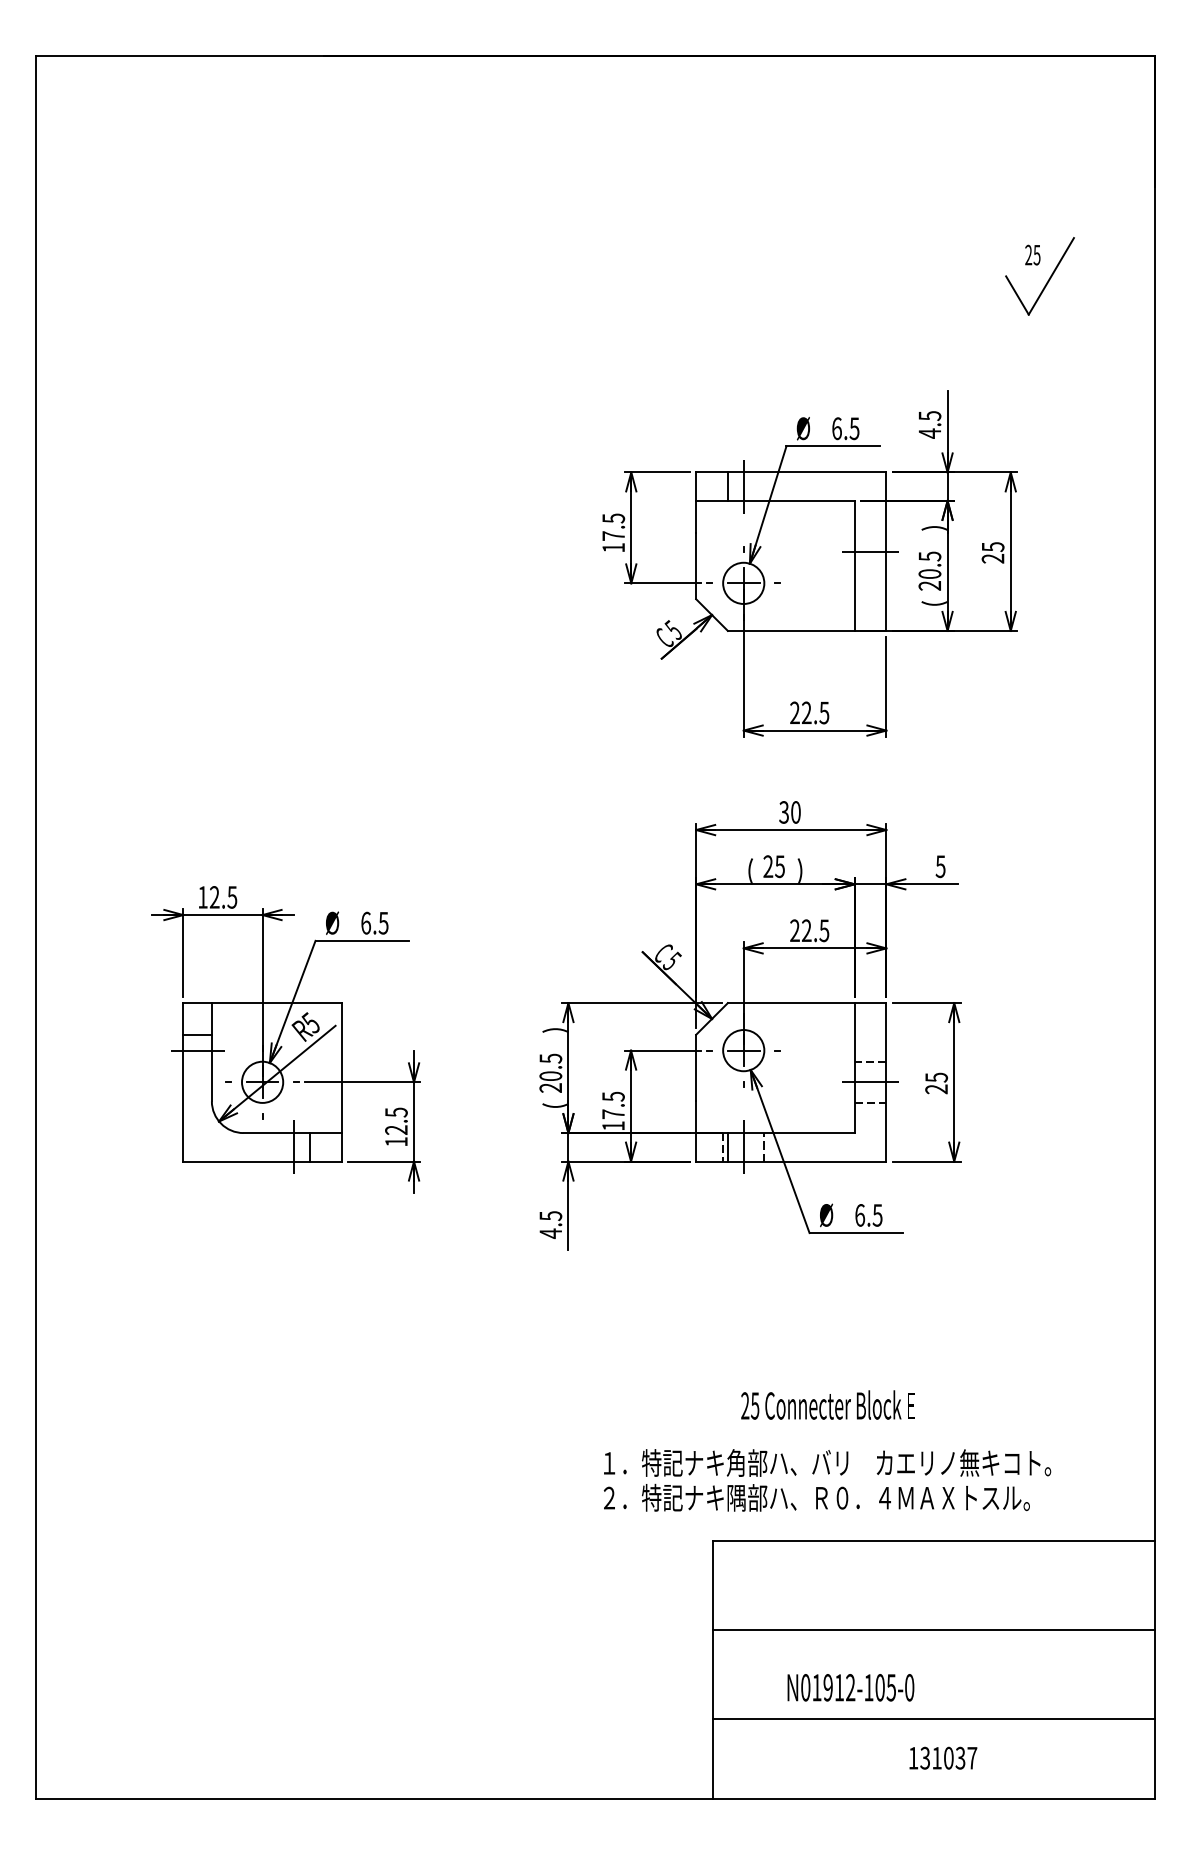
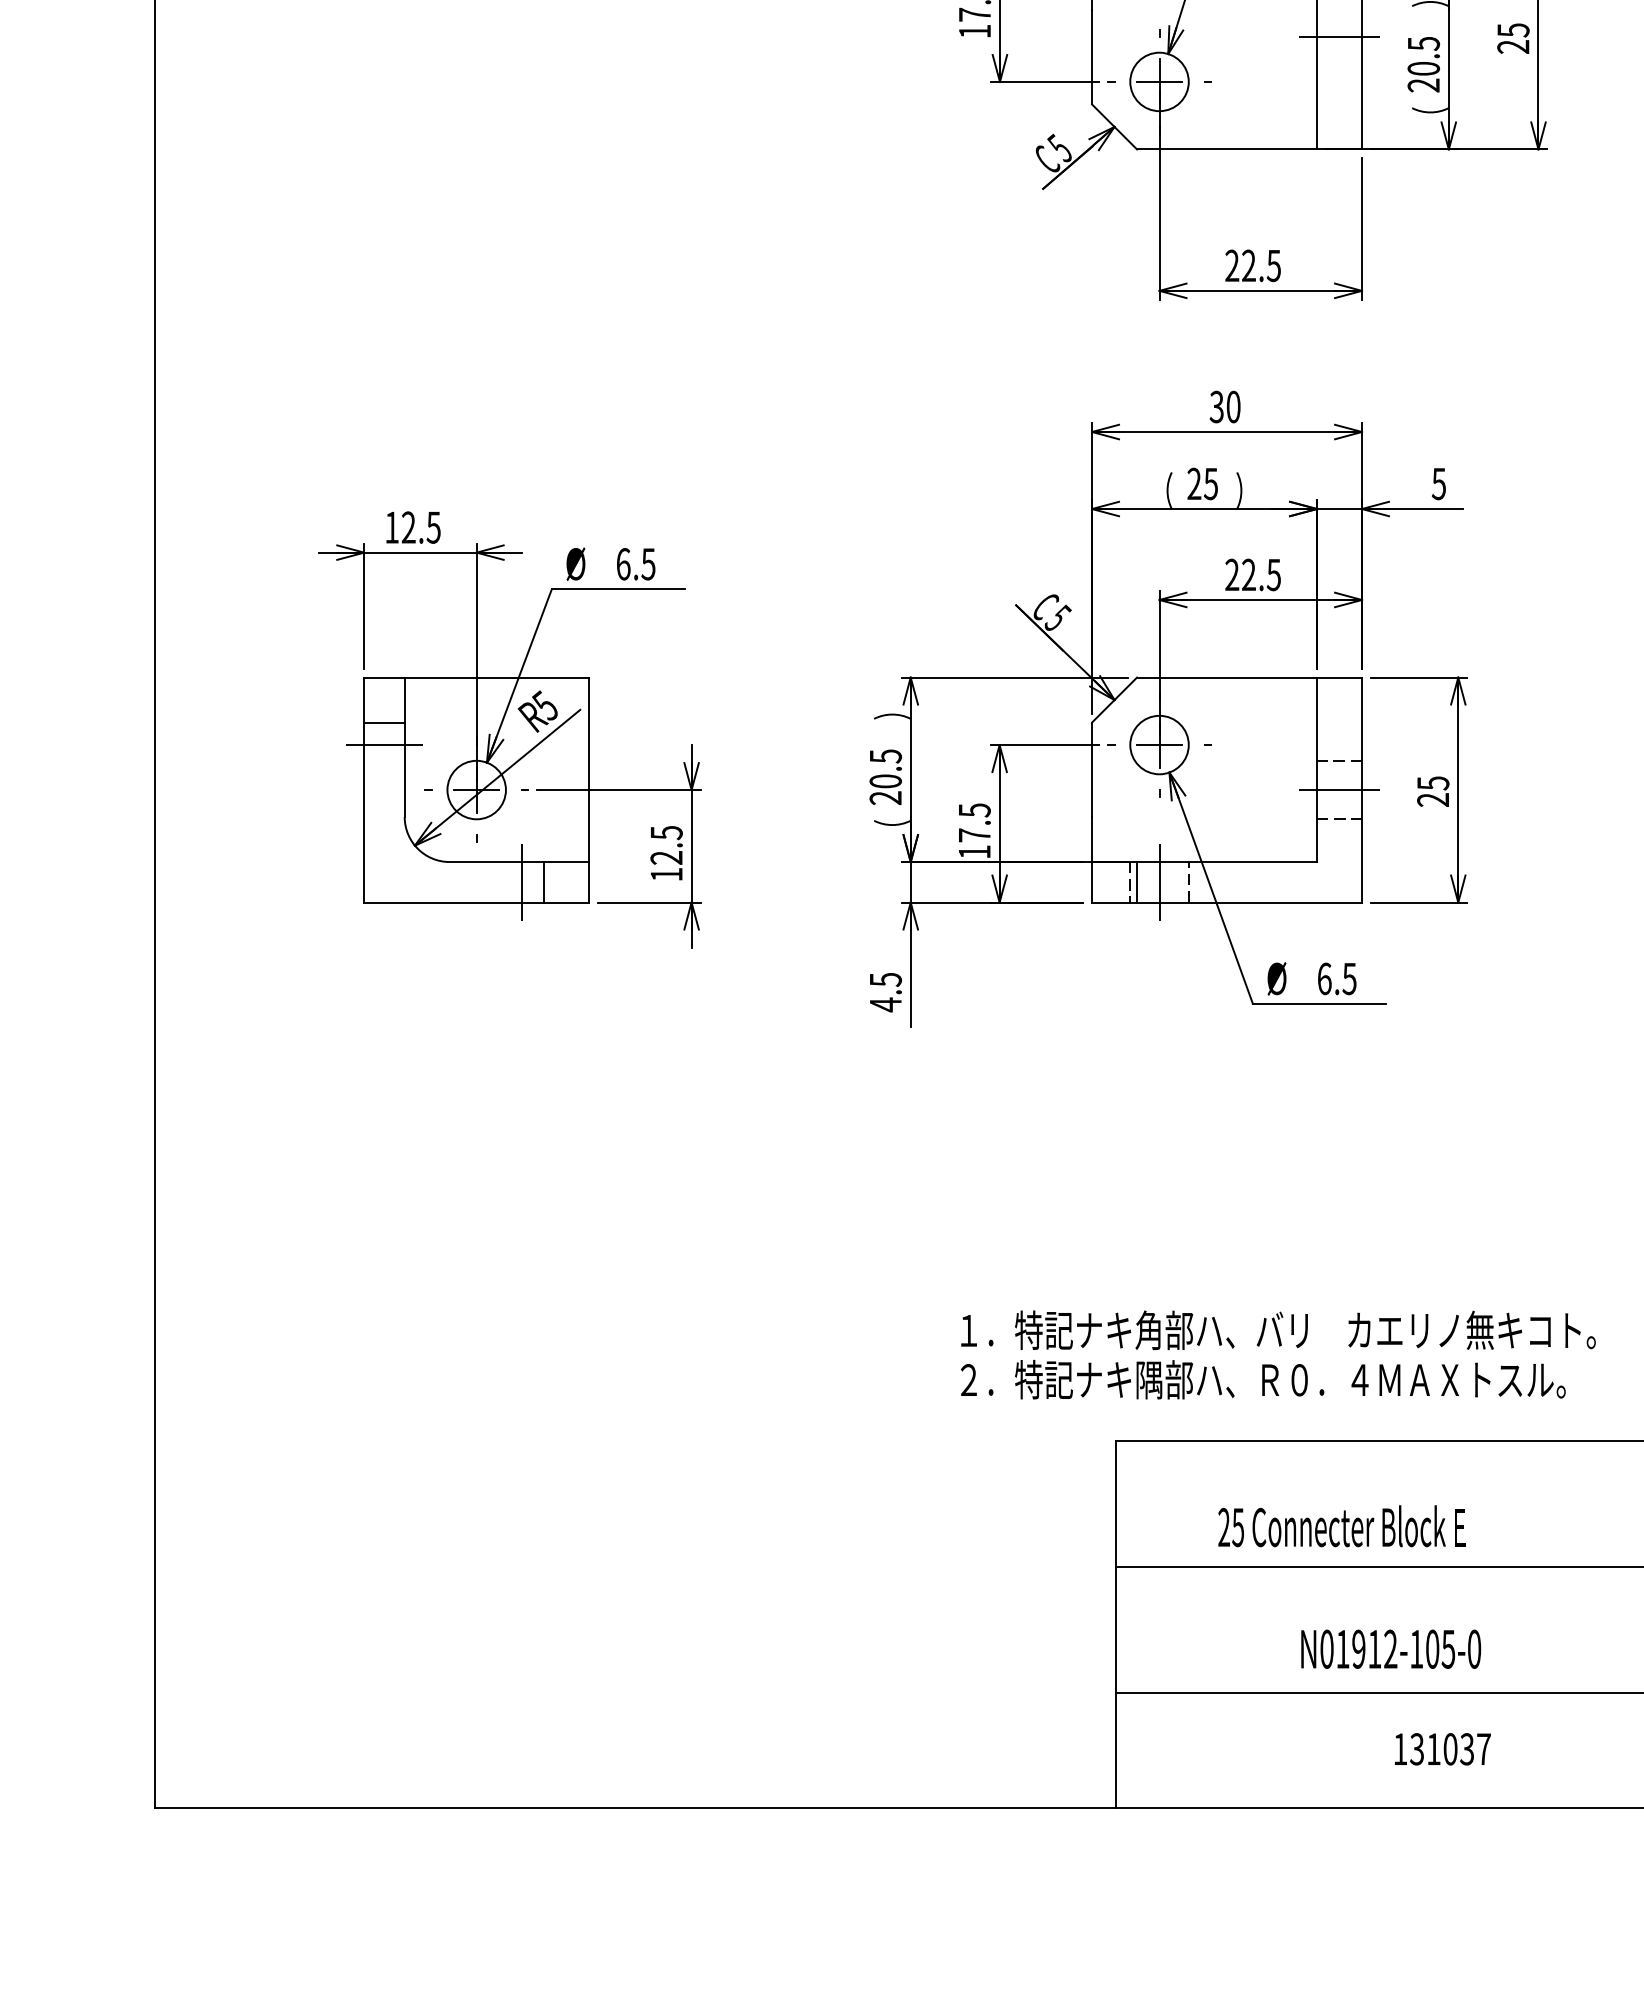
text: (827, 1404) -> (1340, 1525), moved
text: (850, 1687) -> (1390, 1648), moved

